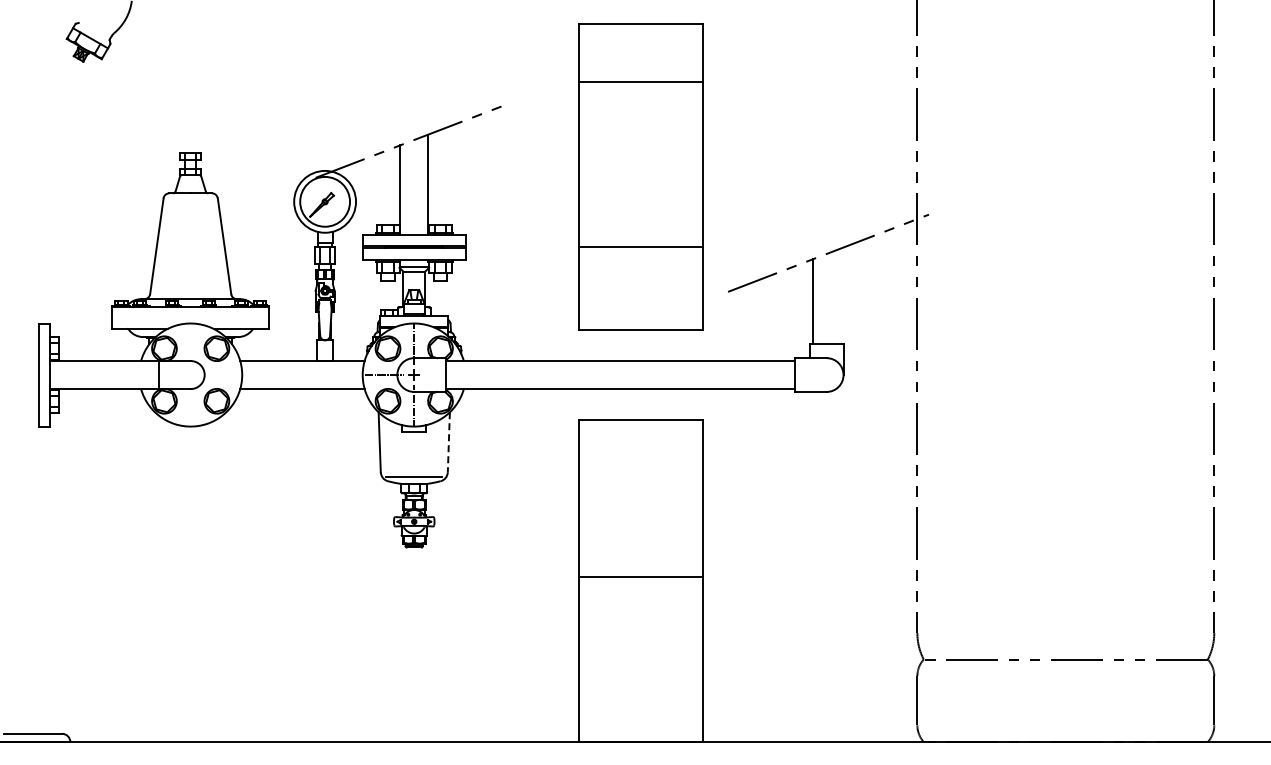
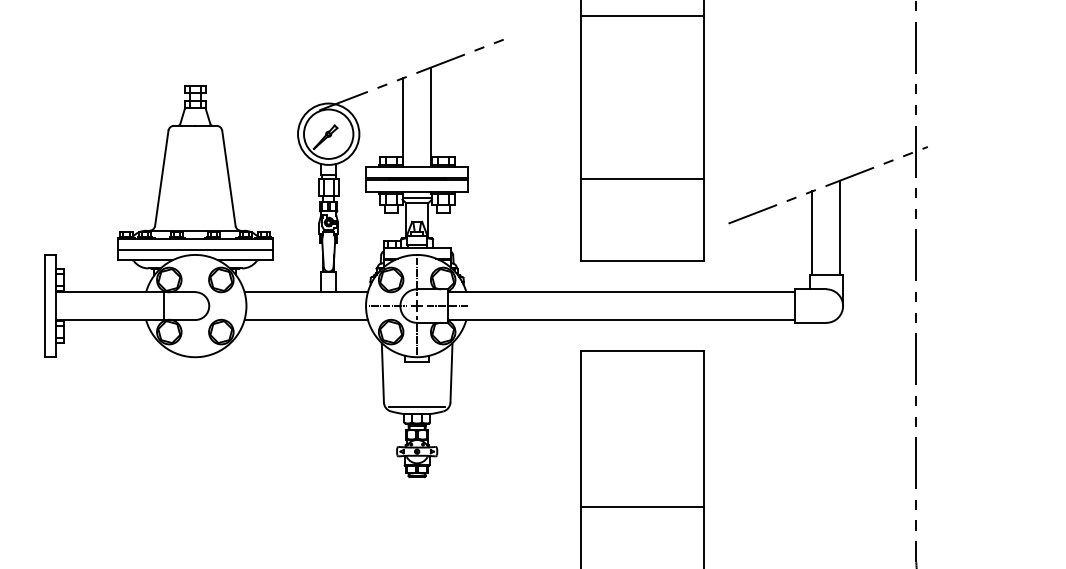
line: (840, 295) -> (840, 227), added
line: (190, 318) -> (195, 249), added
line: (444, 375) -> (447, 306), added
line: (448, 442) -> (451, 373), dashed -> solid

